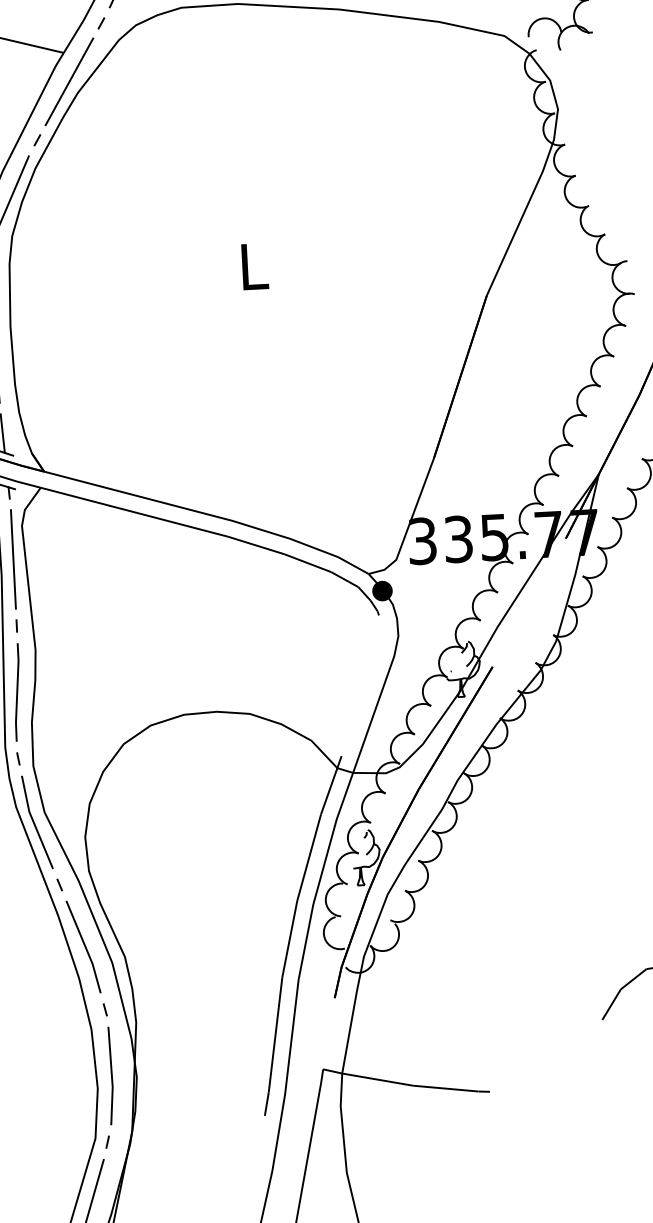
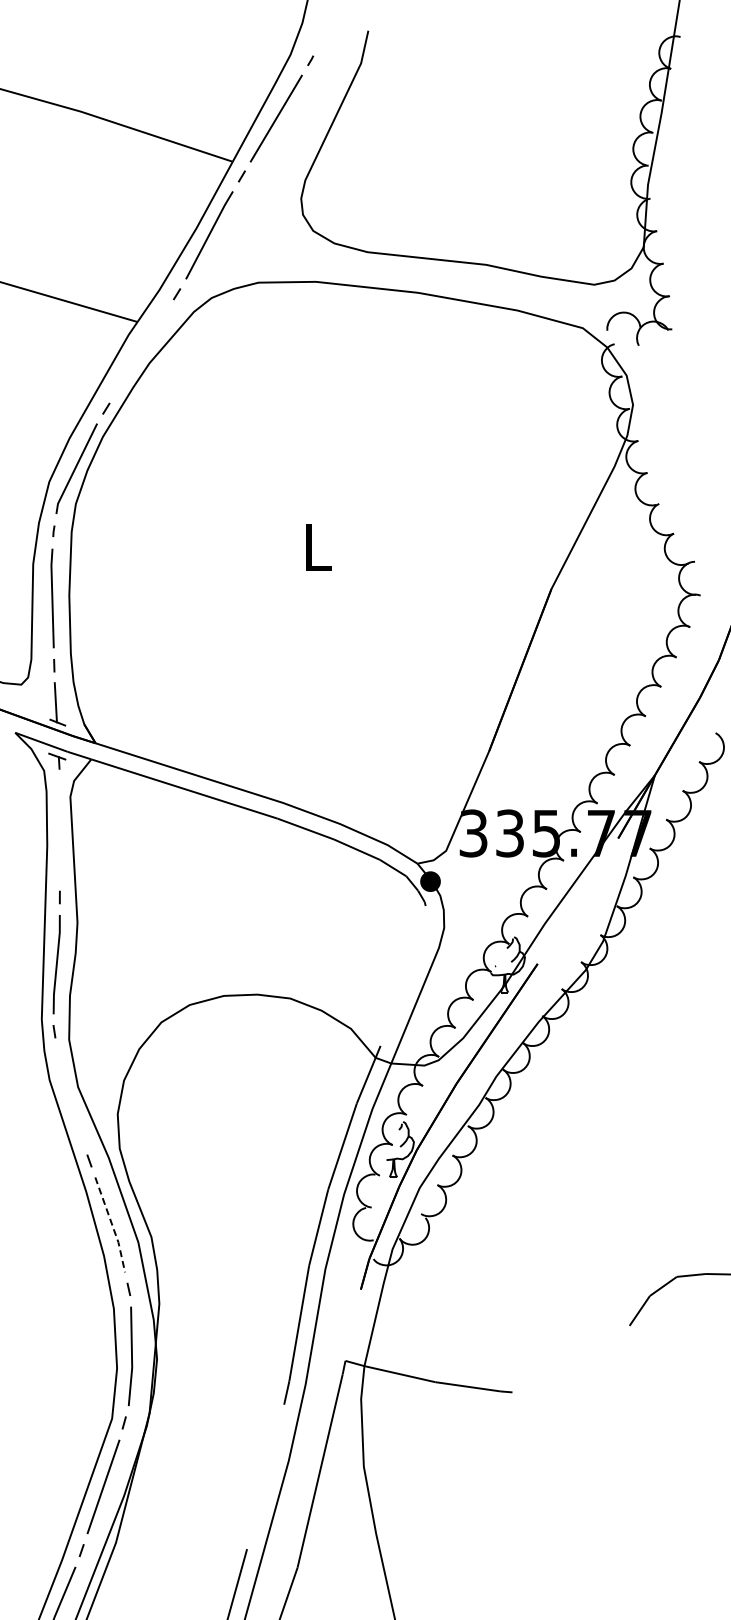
line: (69, 81) -> (141, 351), removed
line: (12, 559) -> (59, 830), removed
line: (35, 824) -> (68, 1098), removed
line: (85, 946) -> (112, 1224), solid -> dashed

